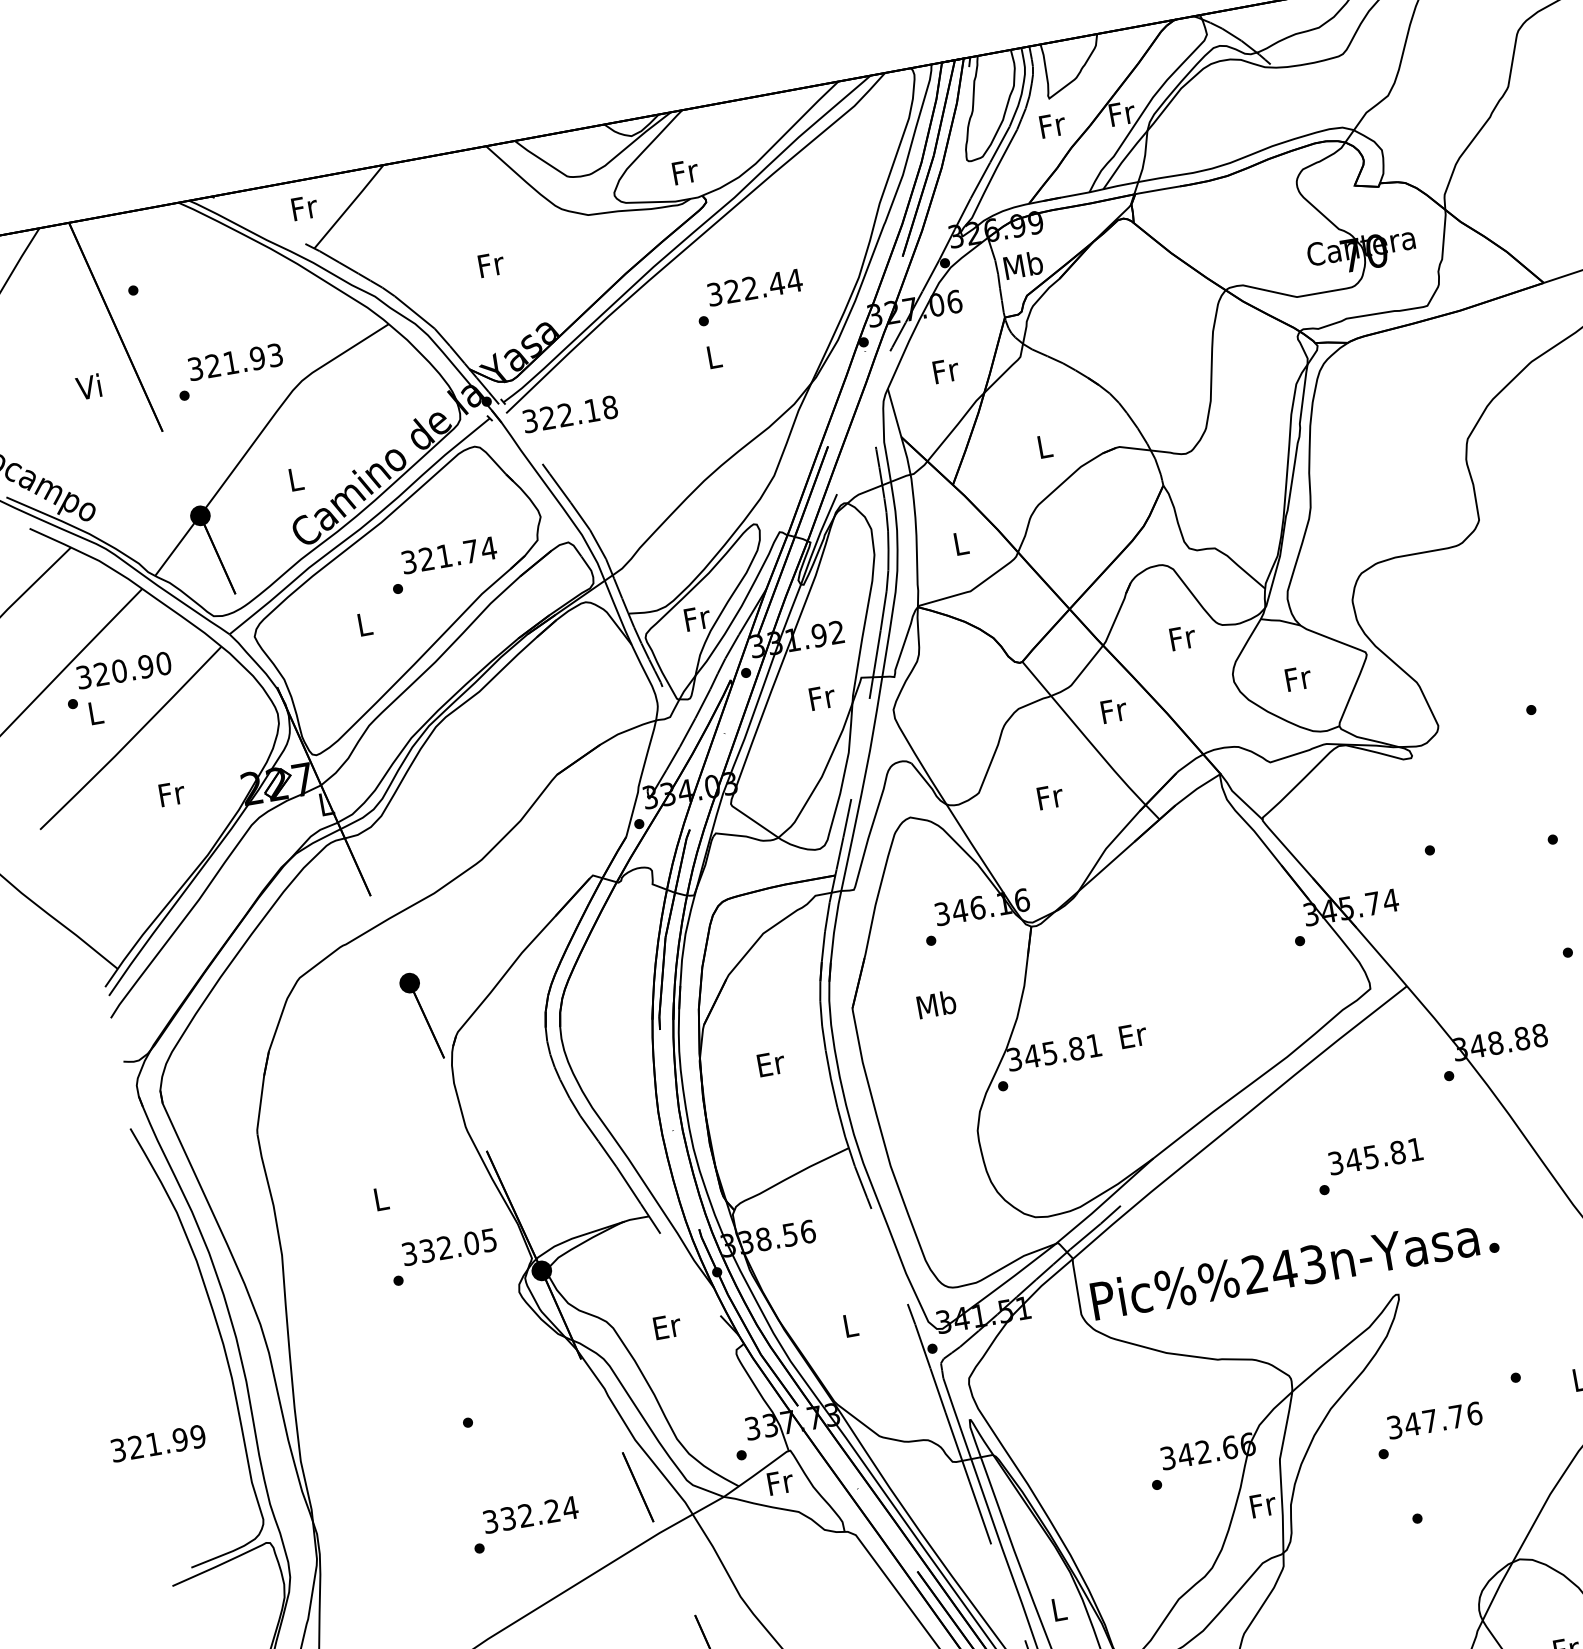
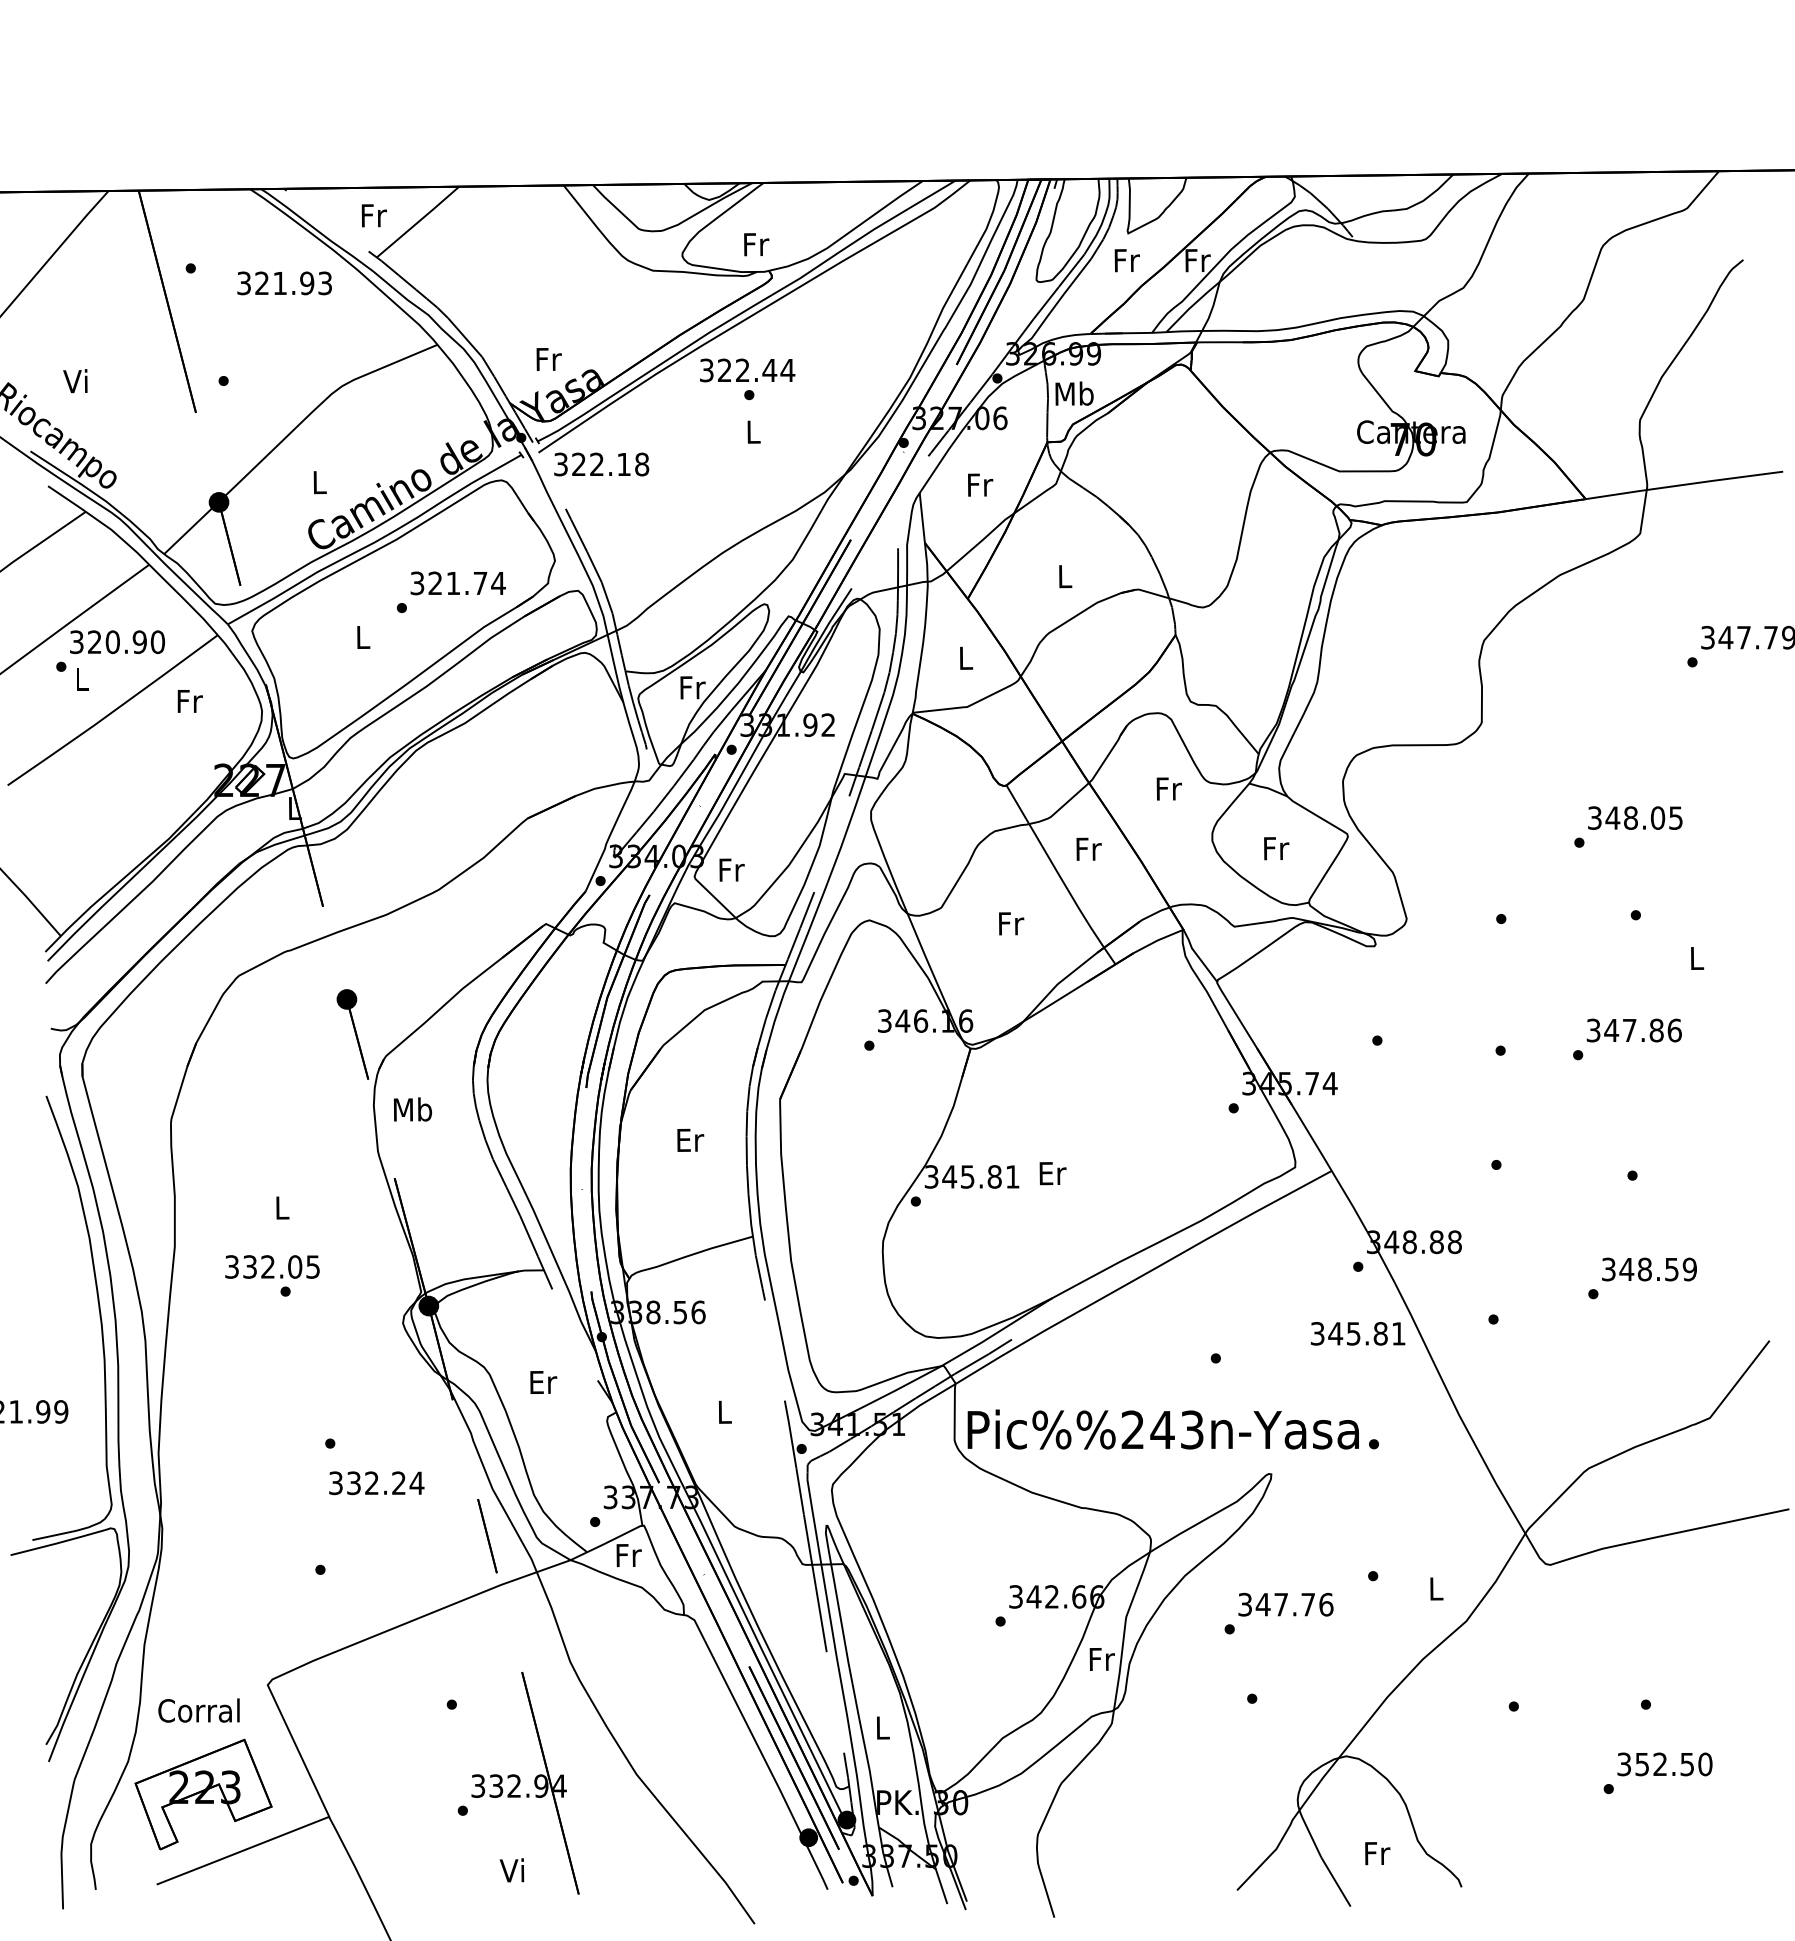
text: (490, 264) -> (548, 359), moved
text: (754, 287) -> (747, 370), moved
text: (235, 362) -> (284, 283), moved
text: (88, 387) -> (75, 381), moved
text: (821, 697) -> (731, 869), moved
text: (171, 794) -> (189, 701), moved
text: (937, 1004) -> (413, 1109), moved
text: (1375, 1156) -> (1357, 1333), moved
text: (449, 1246) -> (272, 1266), moved
text: (530, 1515) -> (376, 1483), moved

